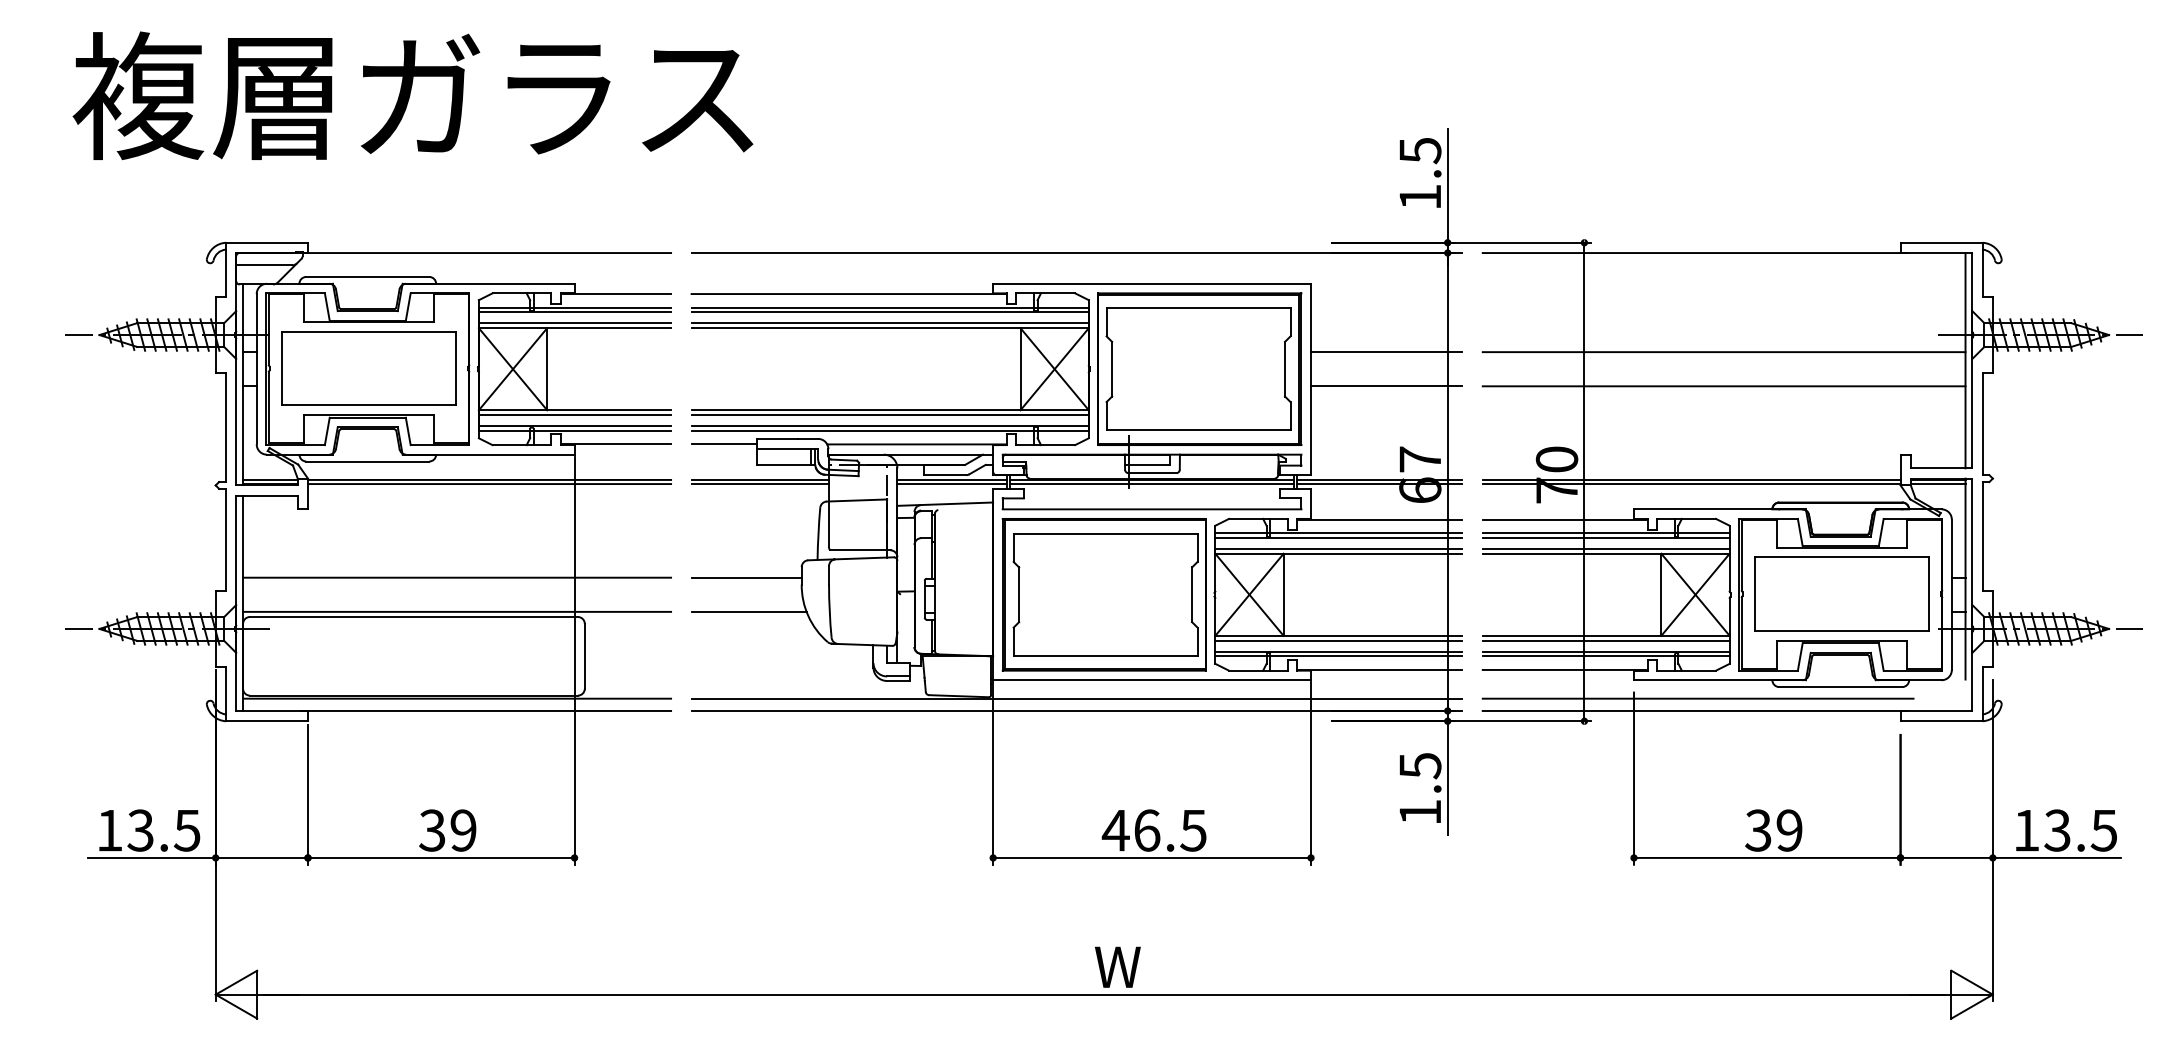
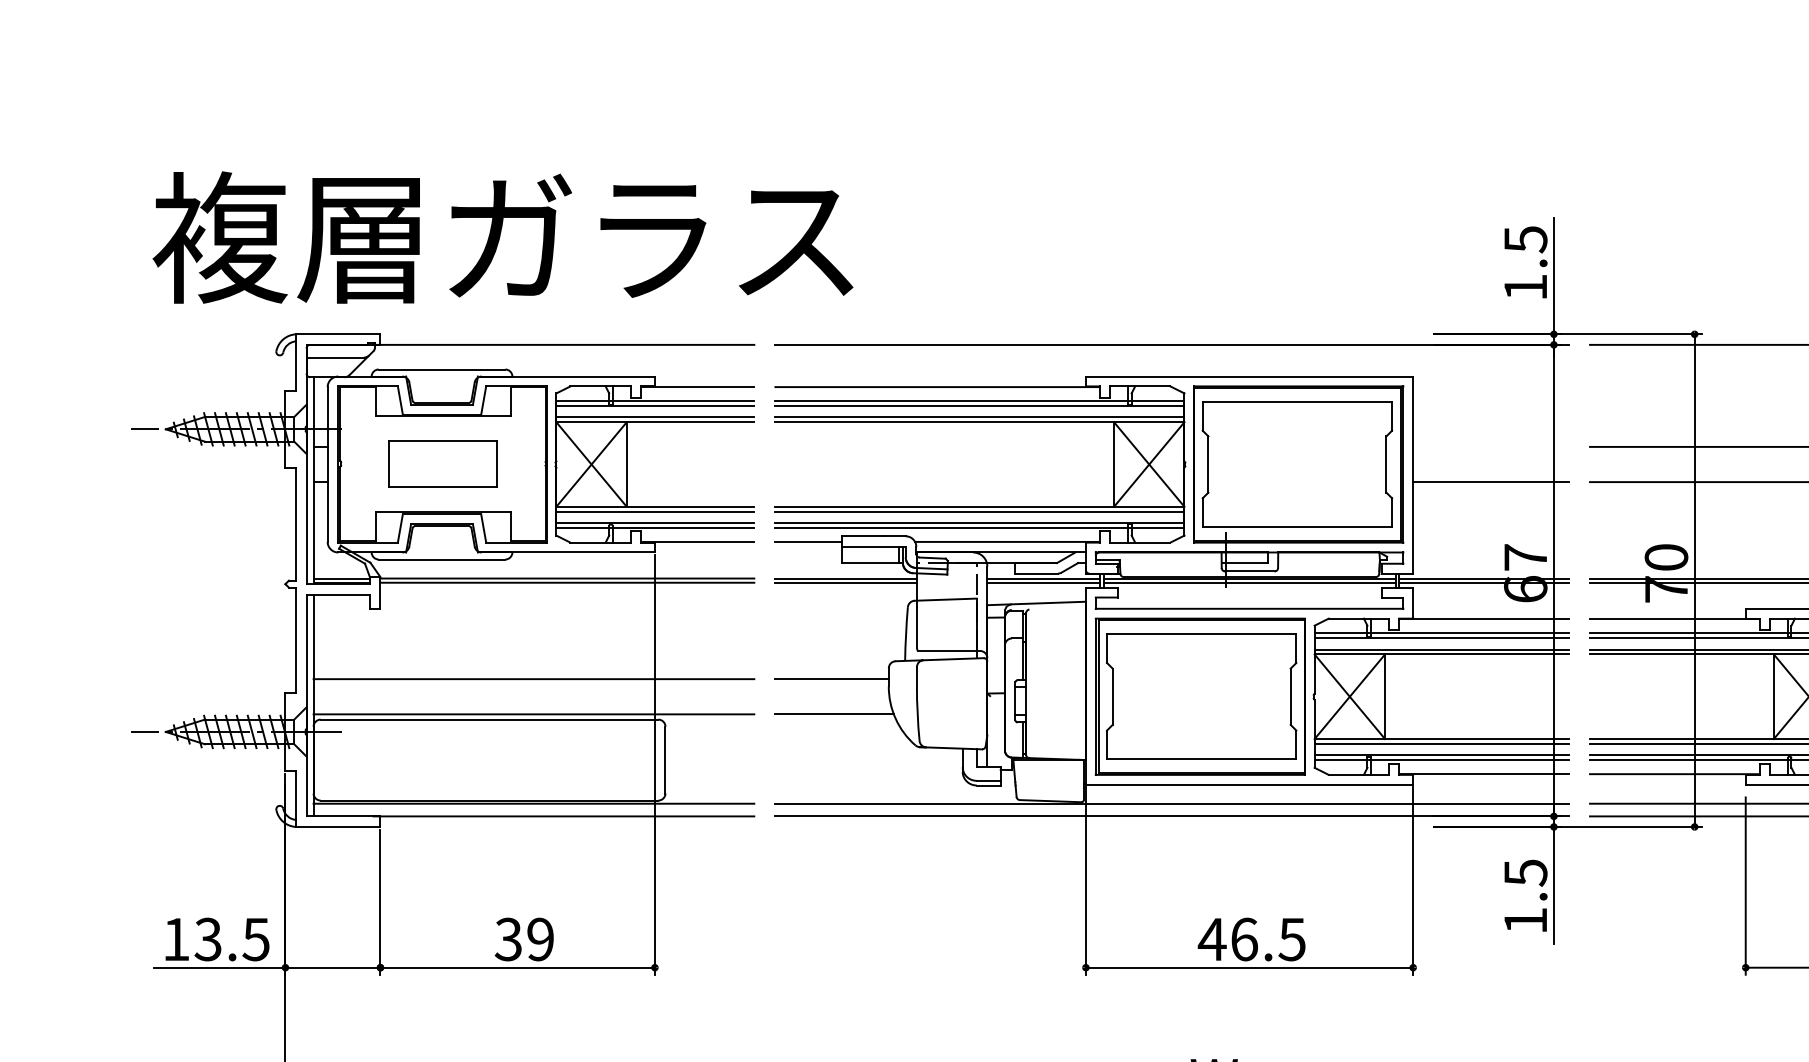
text: (412, 95) -> (502, 237), moved
line: (1386, 352) -> (1490, 447), removed
part: (368, 368) -> (442, 463), size x0.6

